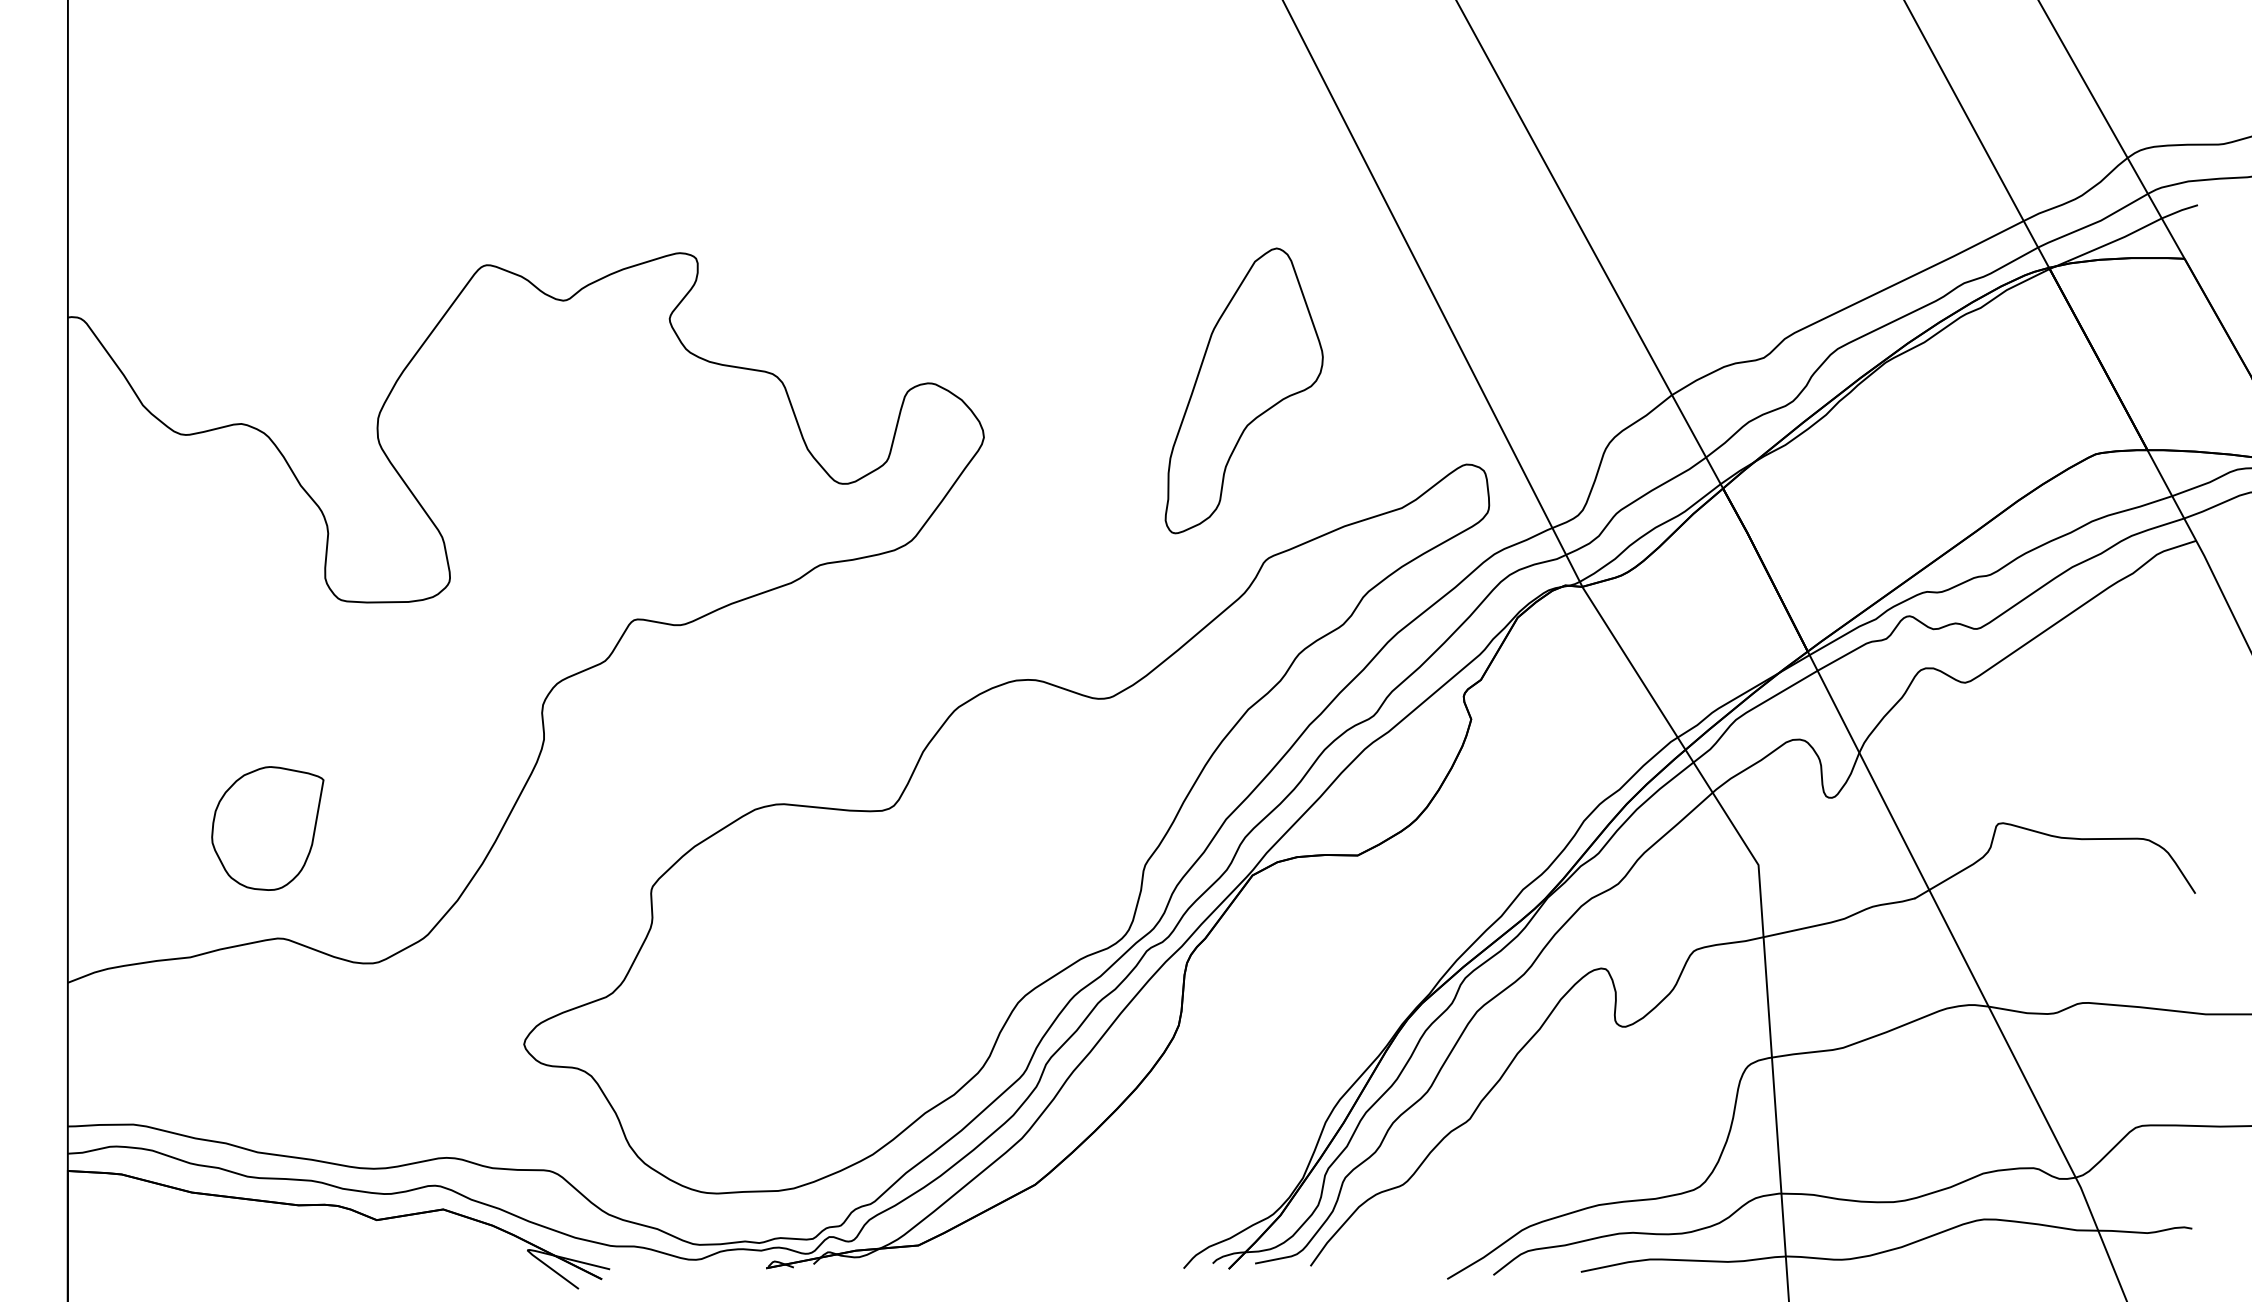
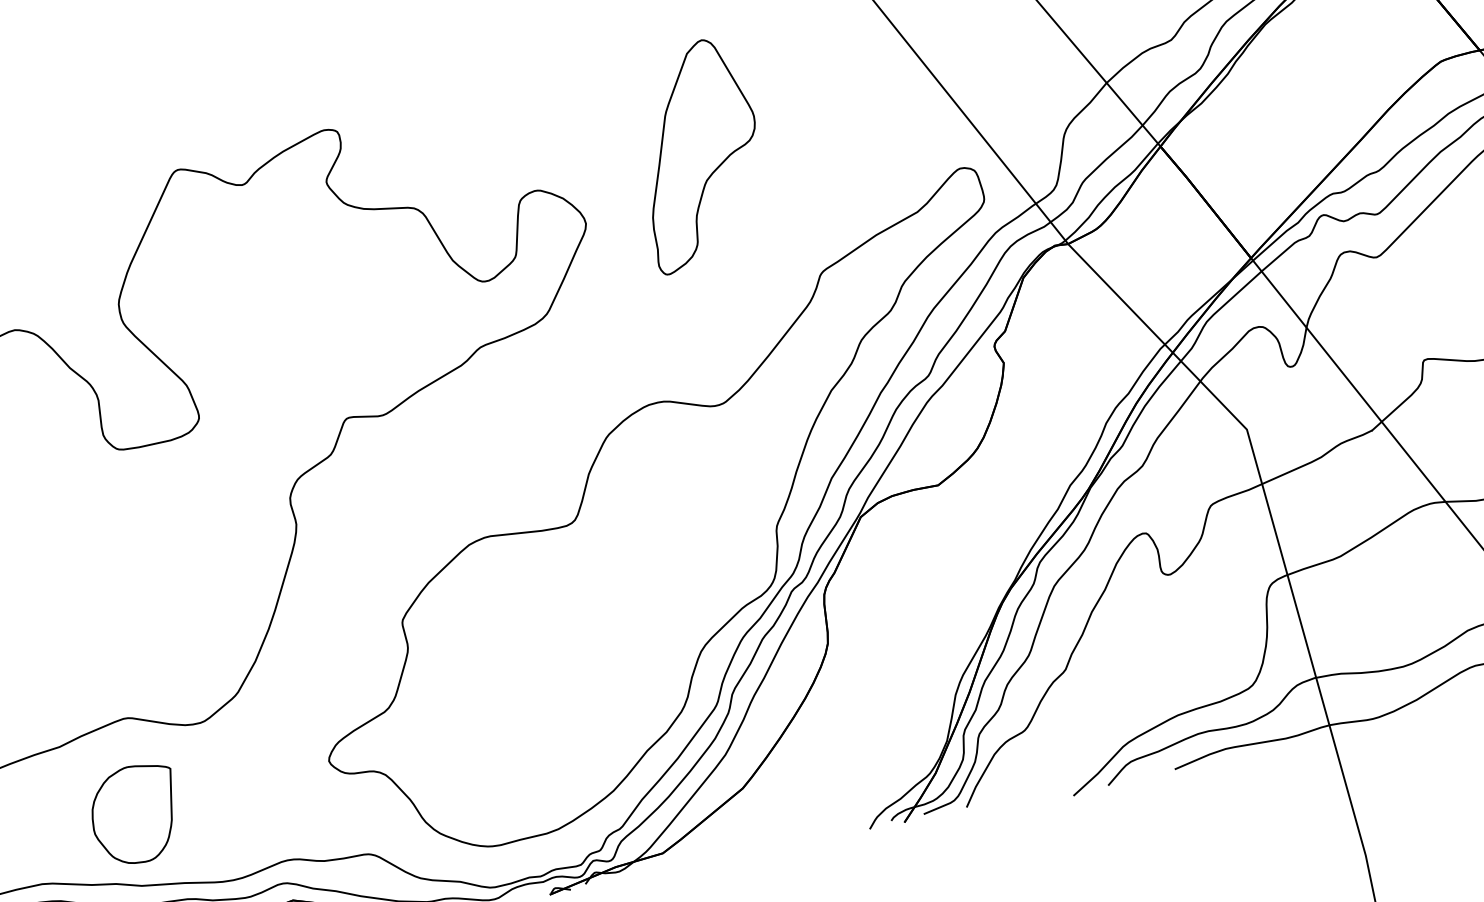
part: (1243, 390) -> (698, 154), moved
part: (267, 828) -> (135, 814), moved

